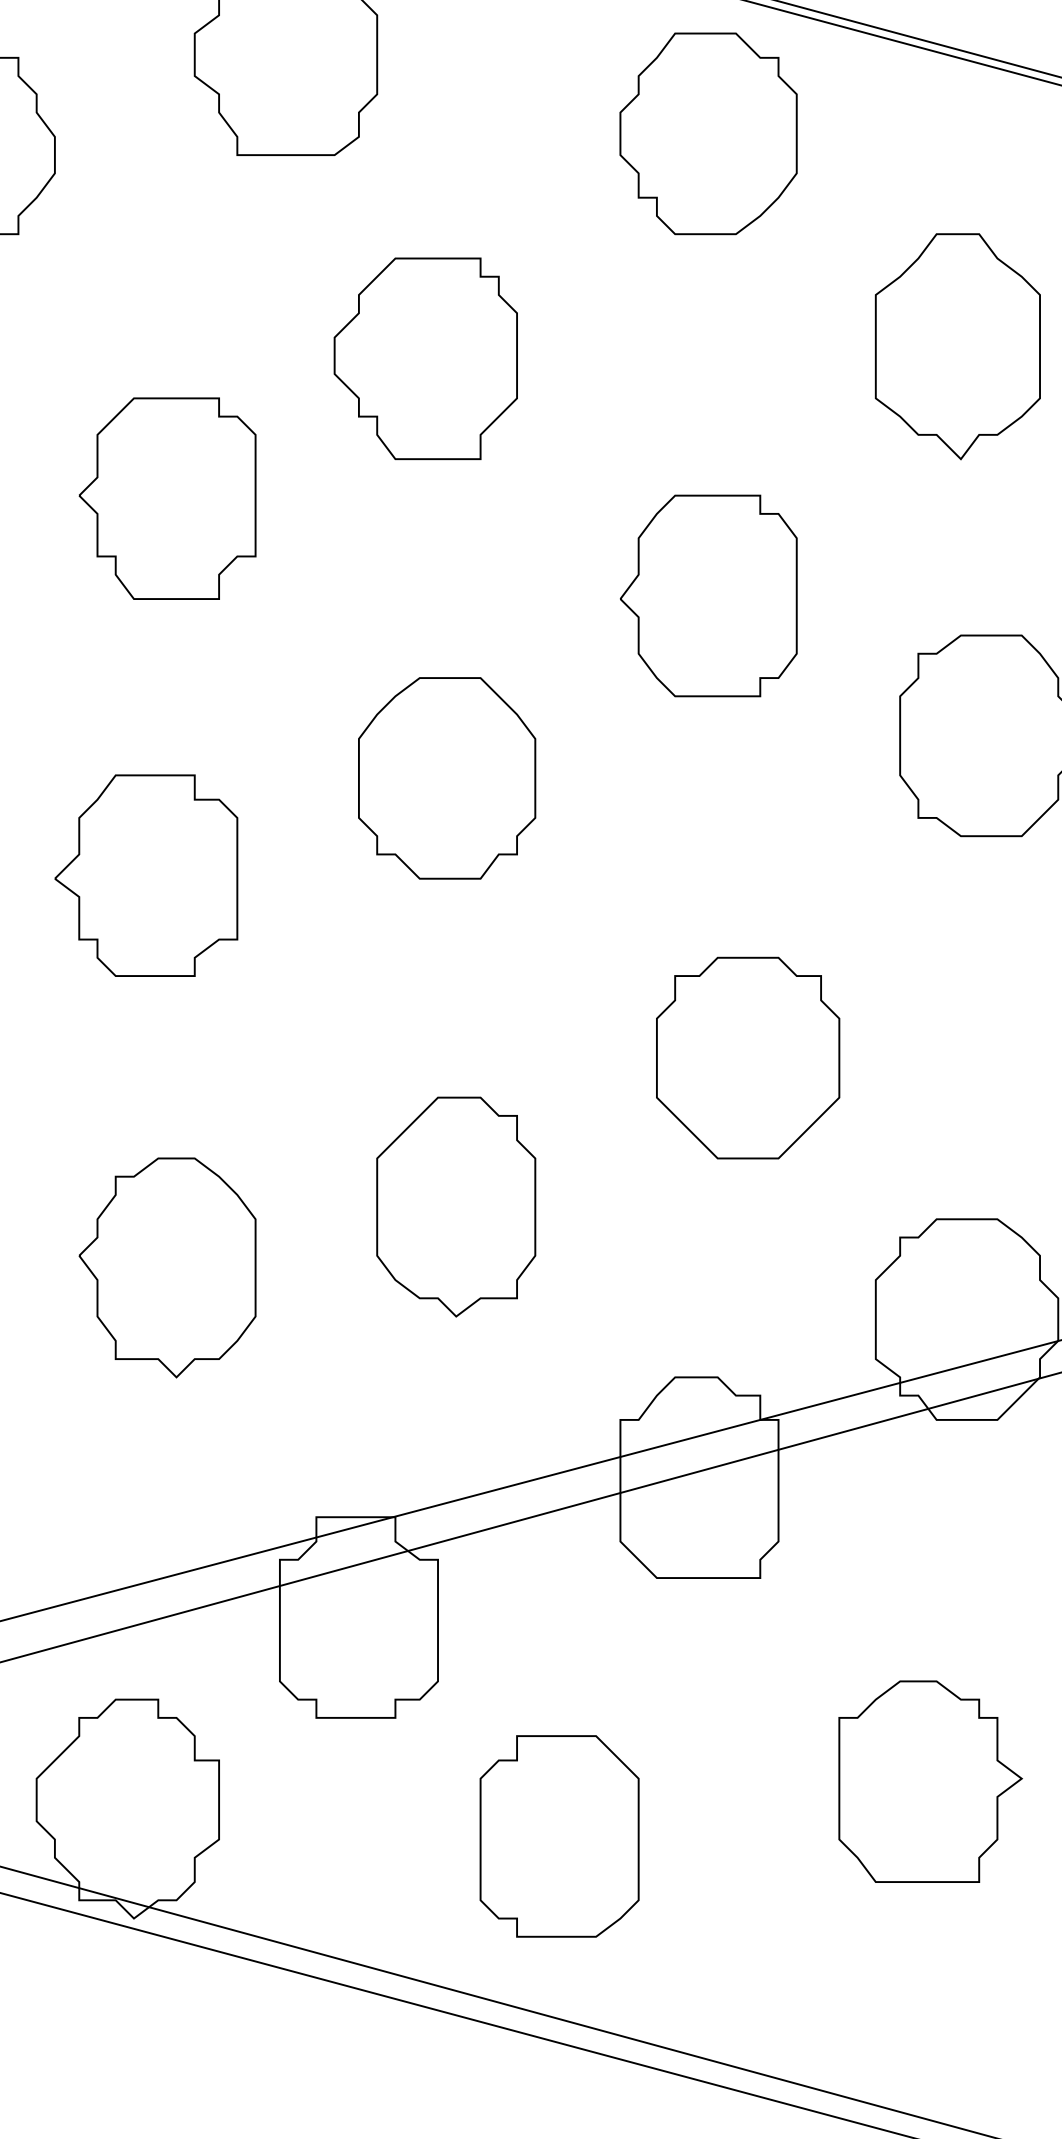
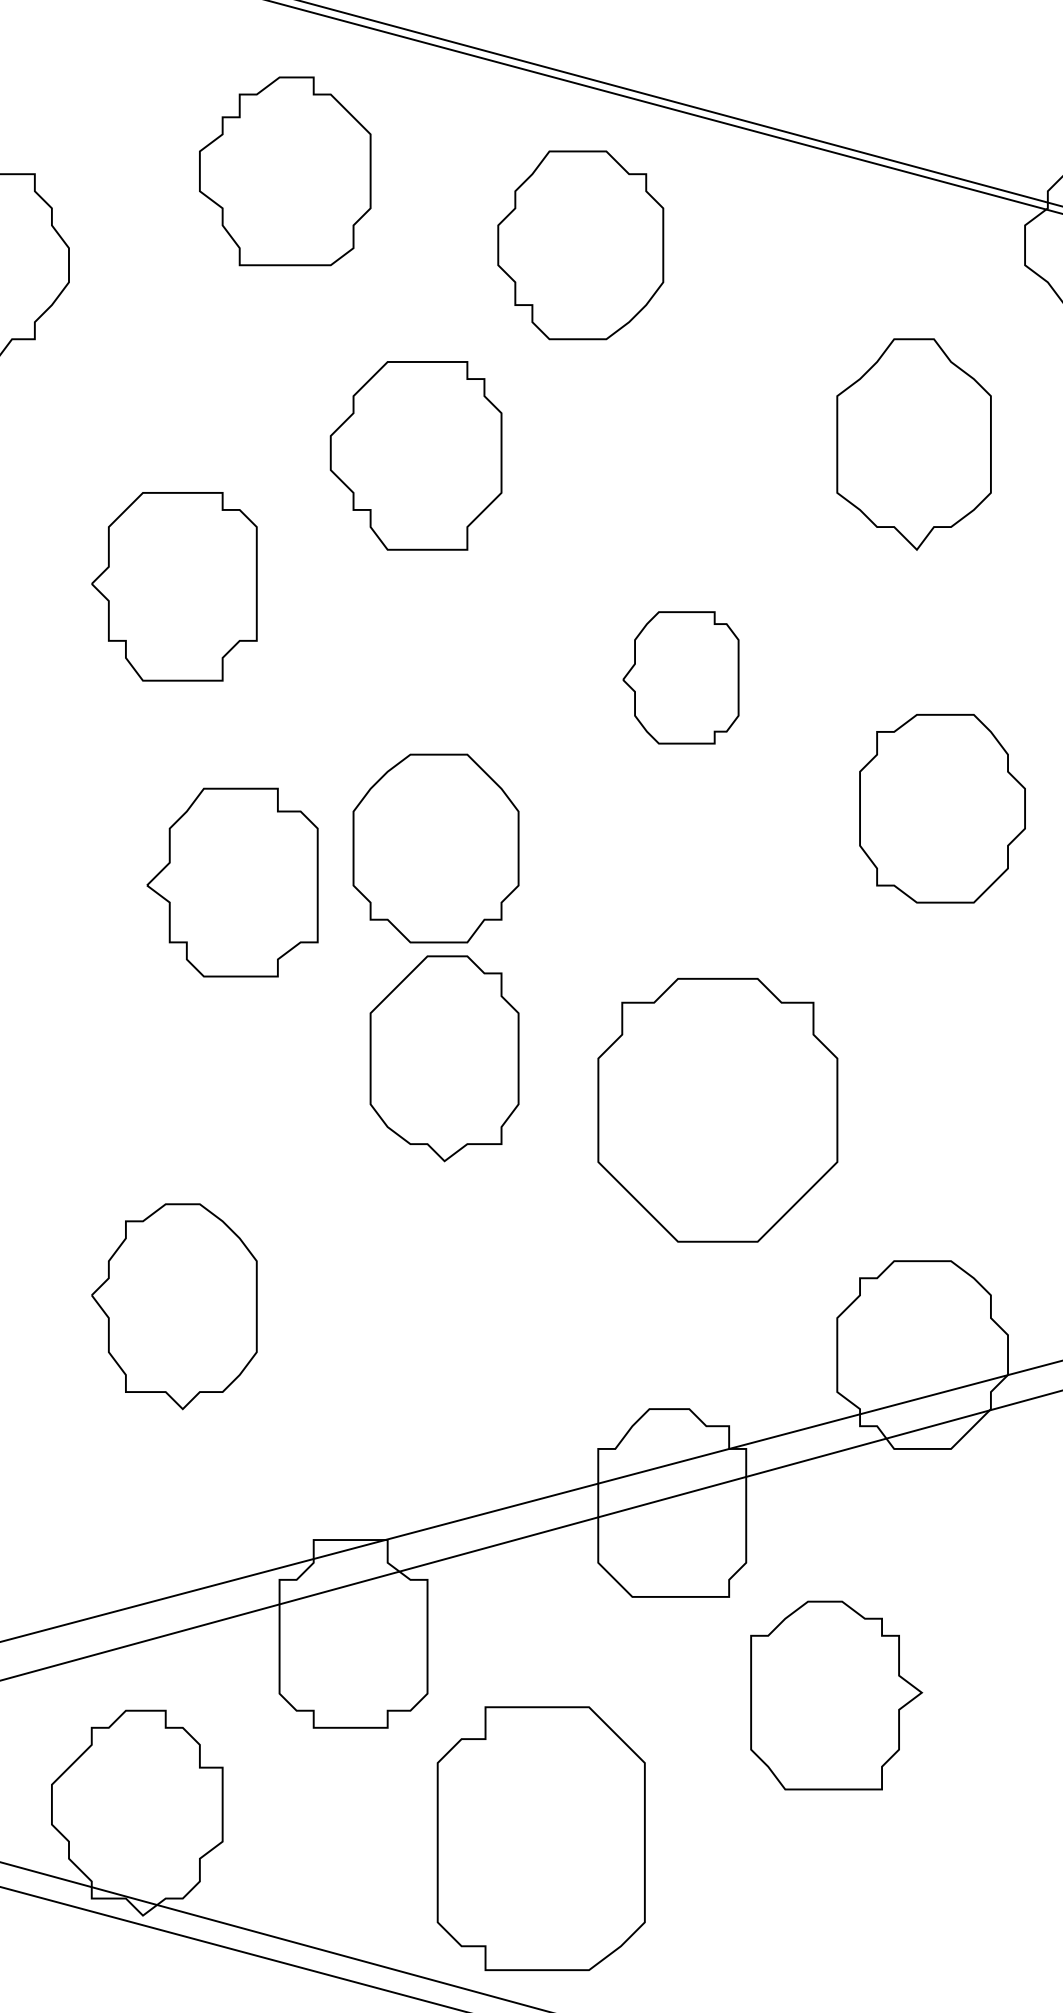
part: (708, 134) -> (580, 245), moved
part: (708, 595) -> (680, 677), size x0.7
part: (146, 875) -> (232, 882), moved
part: (747, 1058) -> (717, 1110), size x1.4
part: (456, 1206) -> (444, 1058), moved
part: (930, 1781) -> (836, 1695), moved
part: (559, 1836) -> (541, 1838), size x1.4

